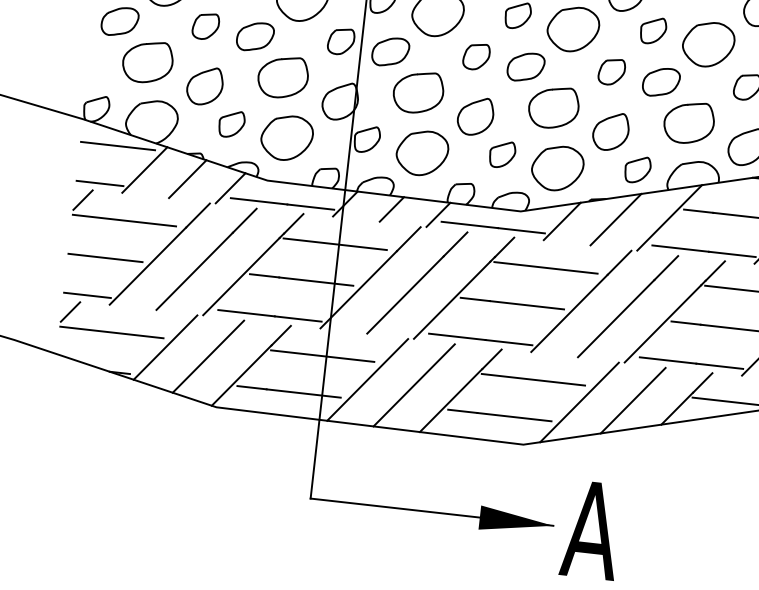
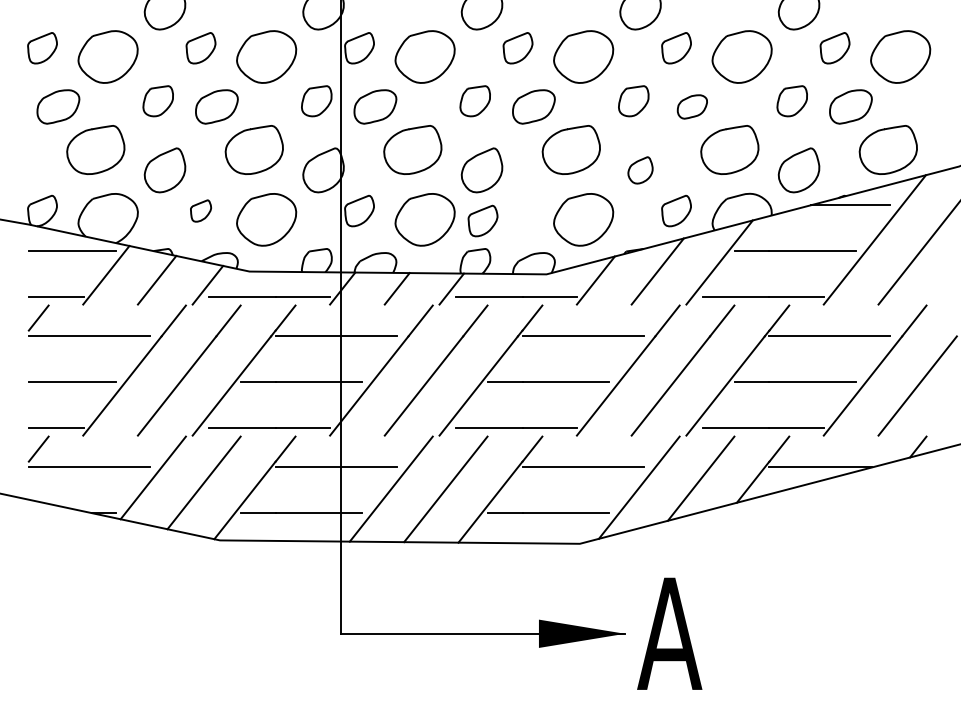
part: (661, 82) -> (692, 106), size x0.7
part: (231, 123) -> (200, 210), size x0.7
part: (610, 131) -> (640, 170), size x0.6
part: (502, 154) -> (482, 220), moved

